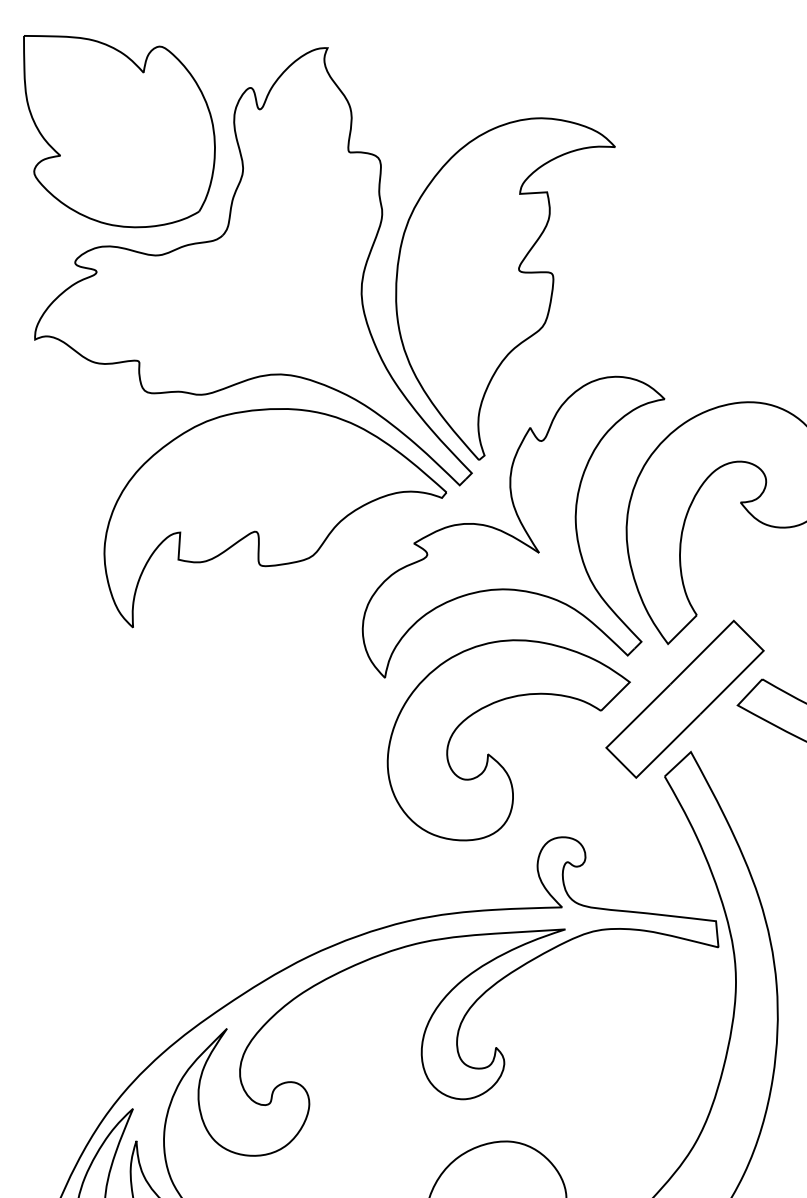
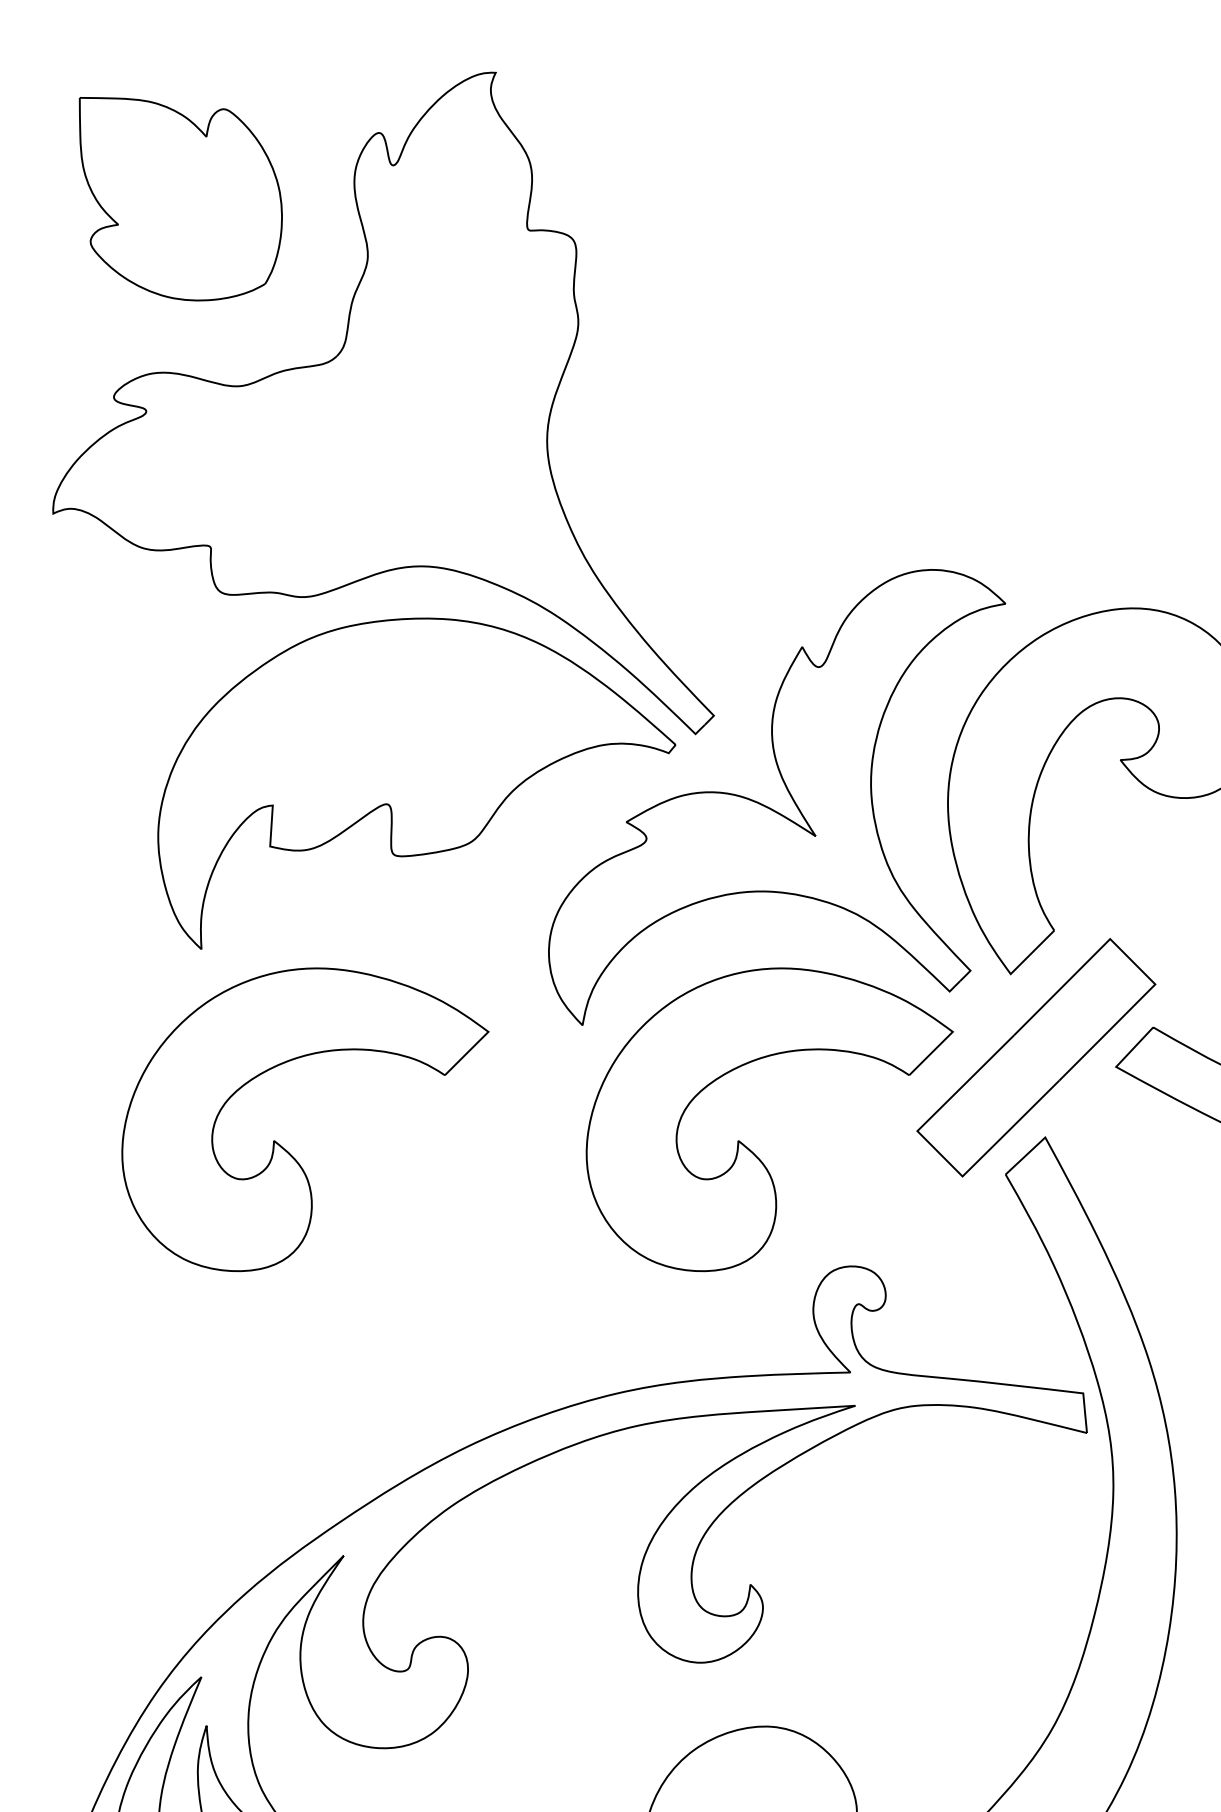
part: (119, 131) -> (180, 198), size x0.7
part: (505, 288) -> (764, 436), removed
part: (185, 756) -> (280, 1144), added

